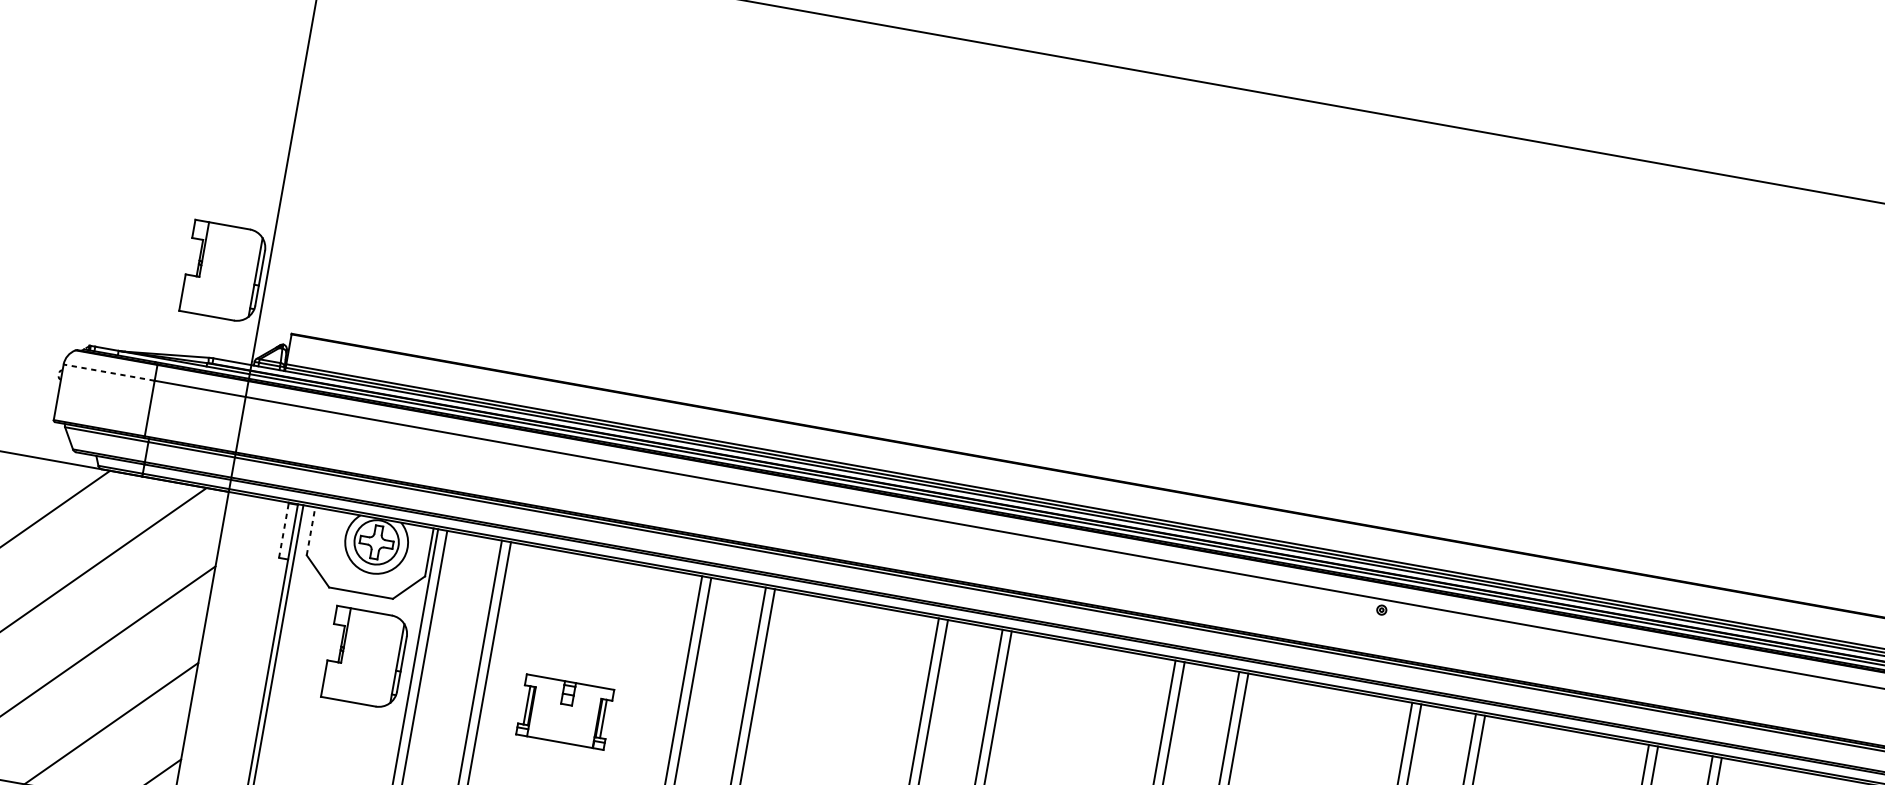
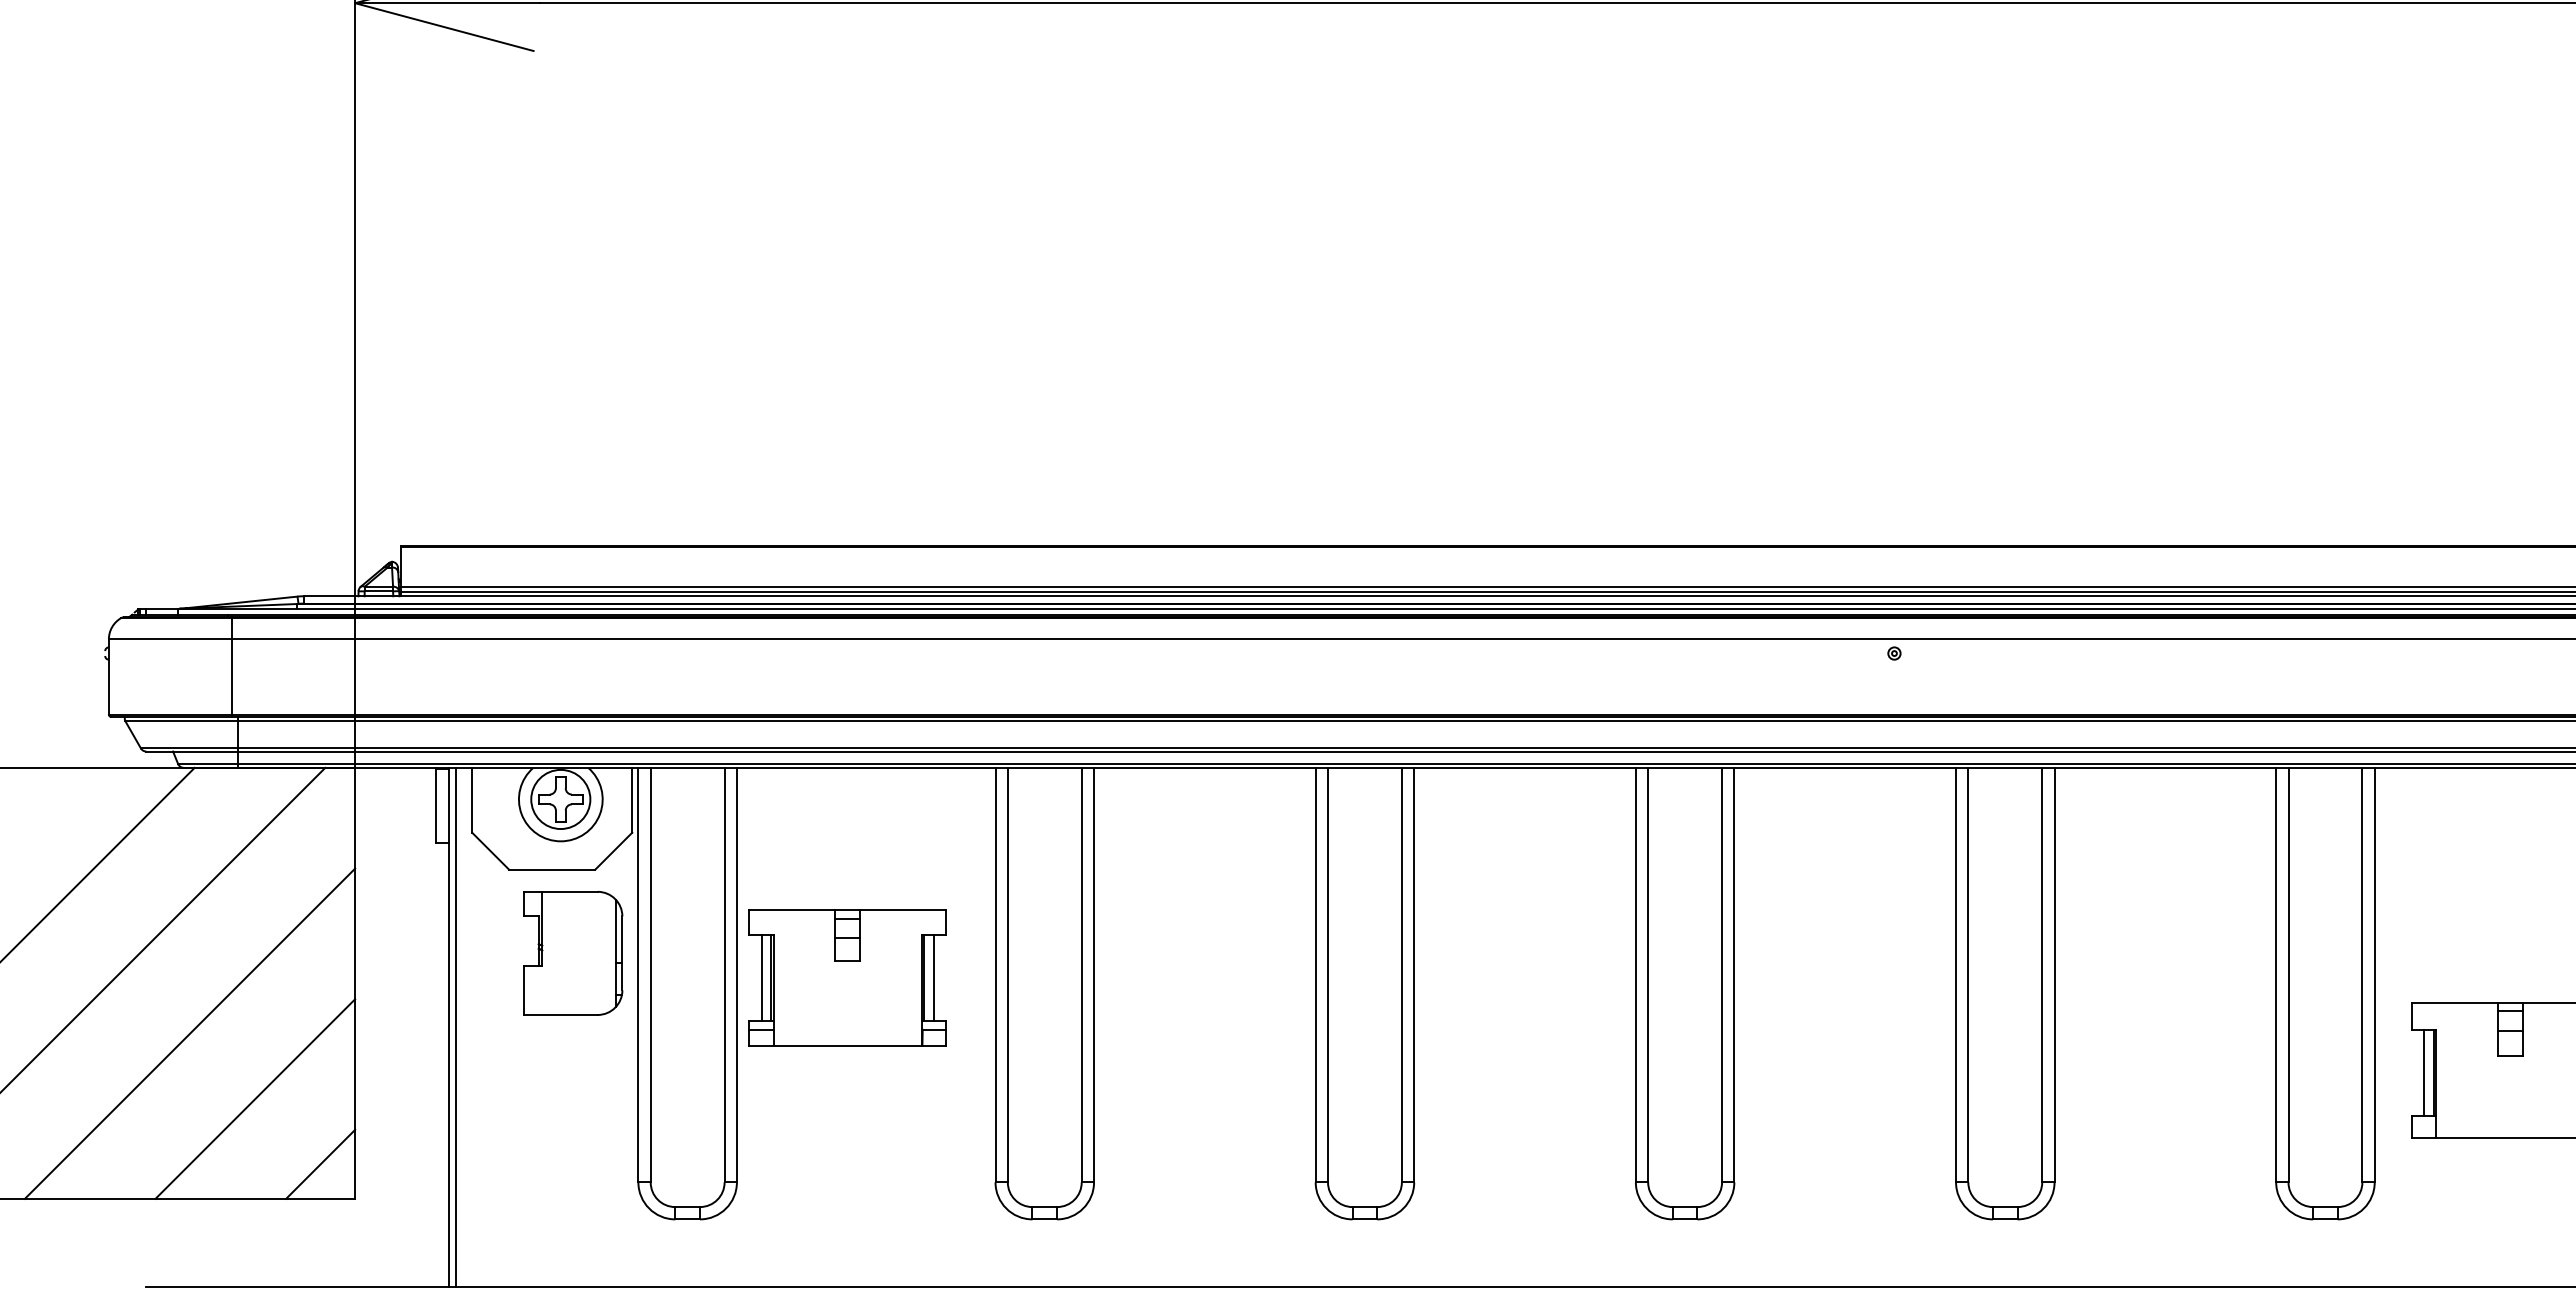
part: (224, 271) -> (297, 480), removed
line: (109, 372) -> (170, 639), dashed -> solid
line: (283, 530) -> (436, 805), dashed -> solid
line: (311, 530) -> (472, 799), dashed -> solid
part: (565, 711) -> (847, 977), size x1.67

